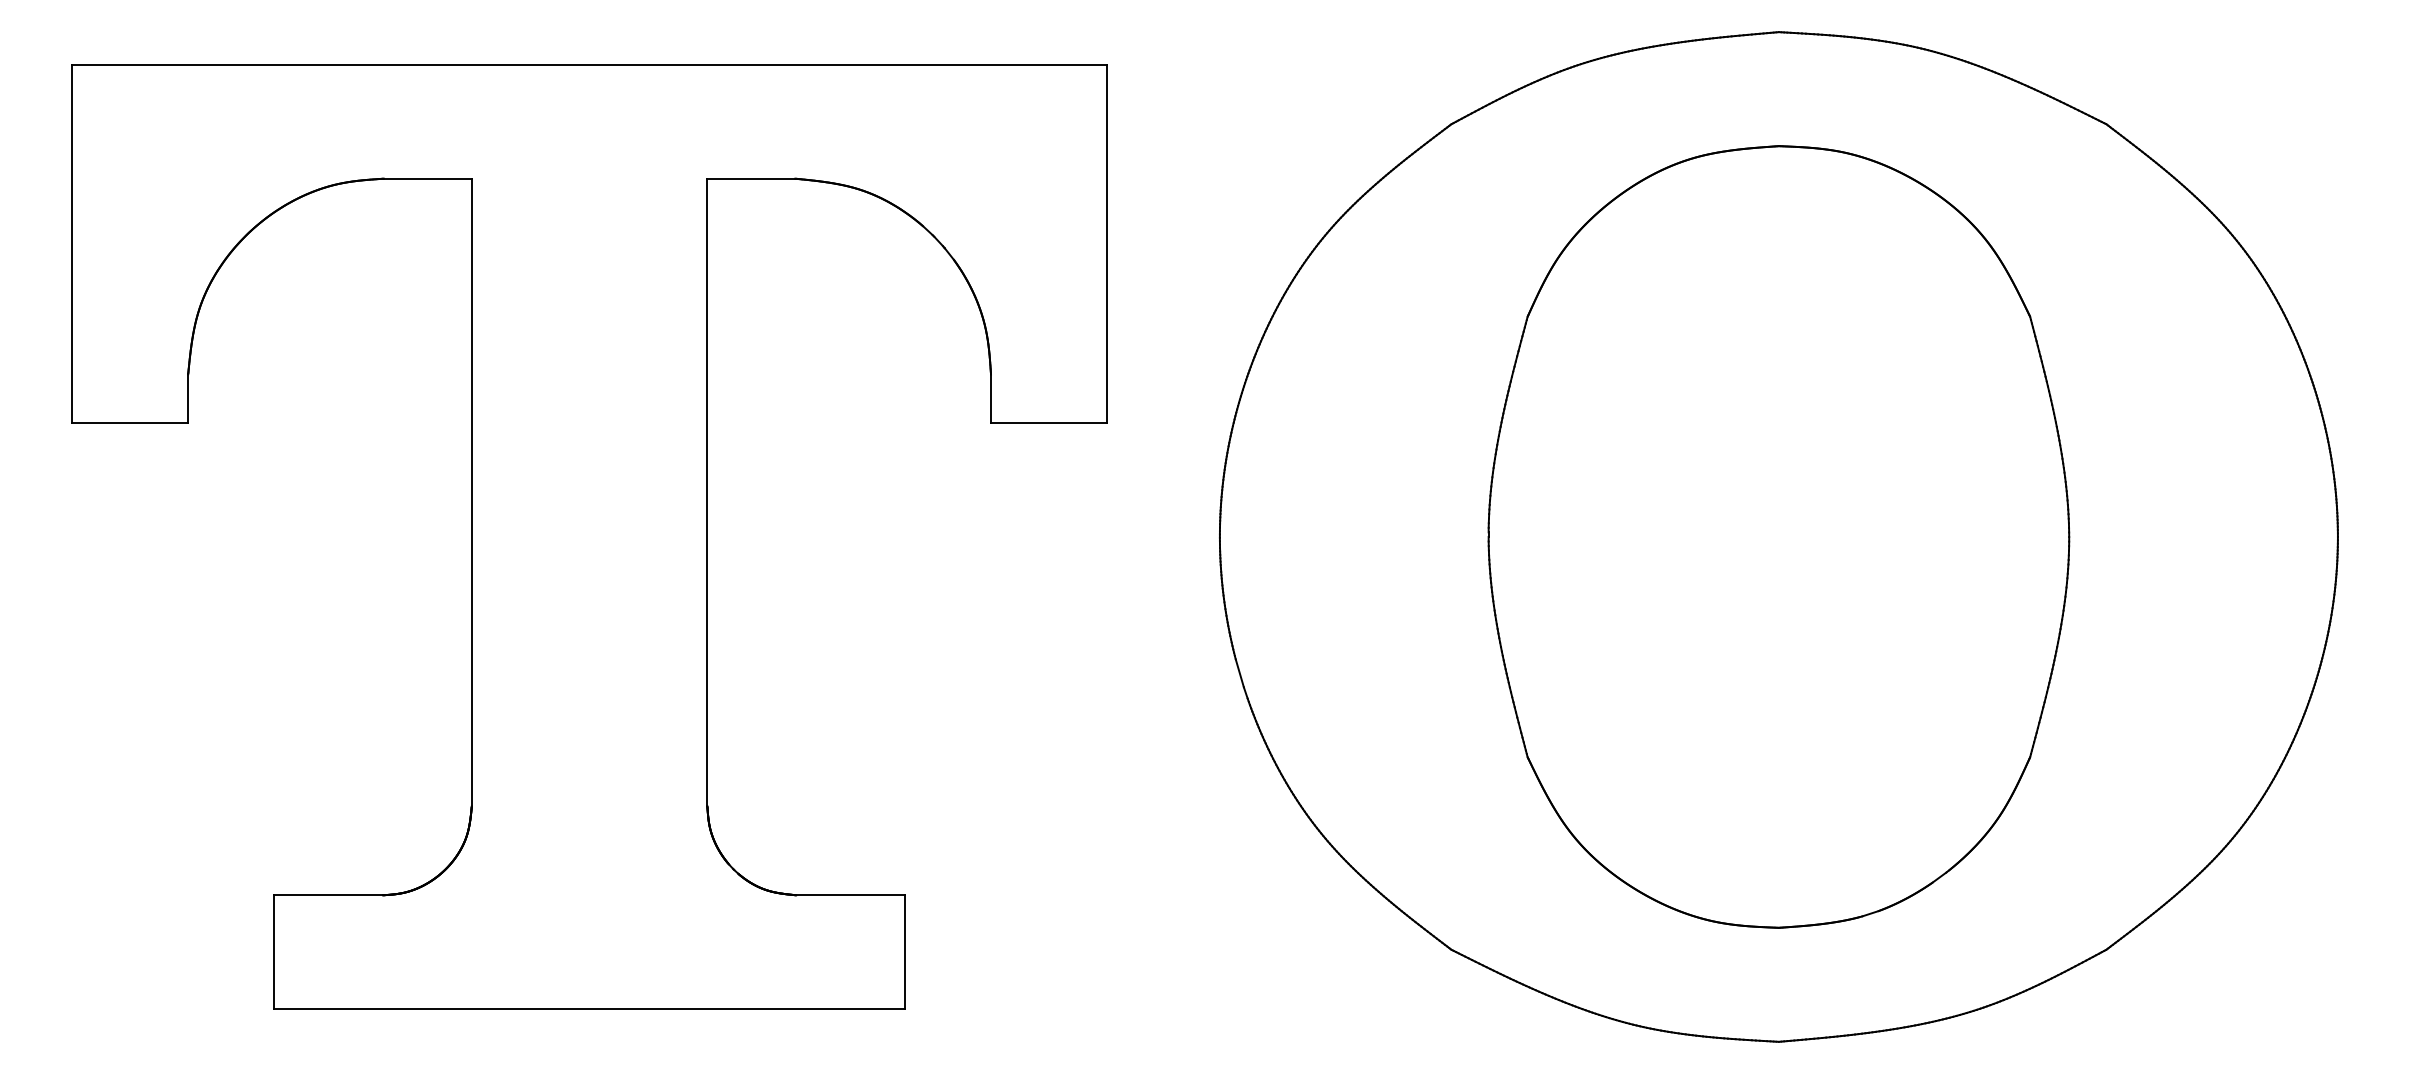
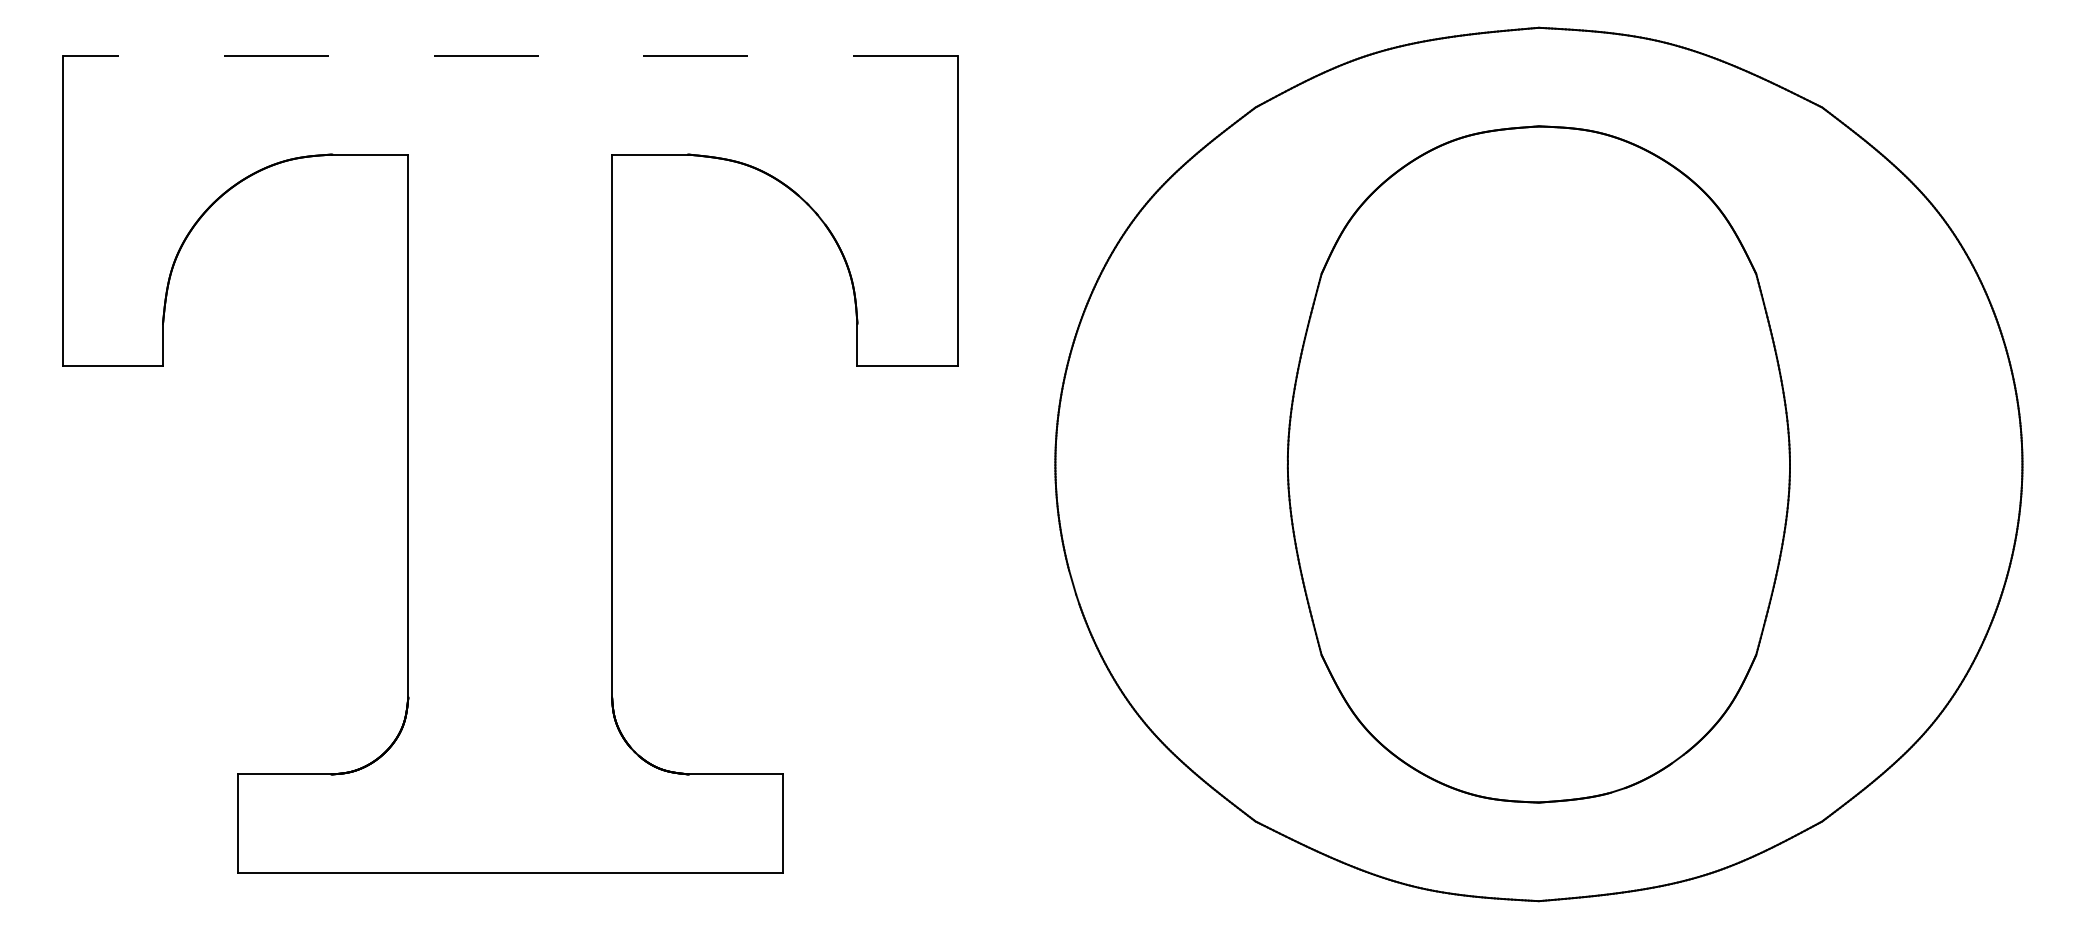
line: (589, 64) -> (510, 55), solid -> dashed

